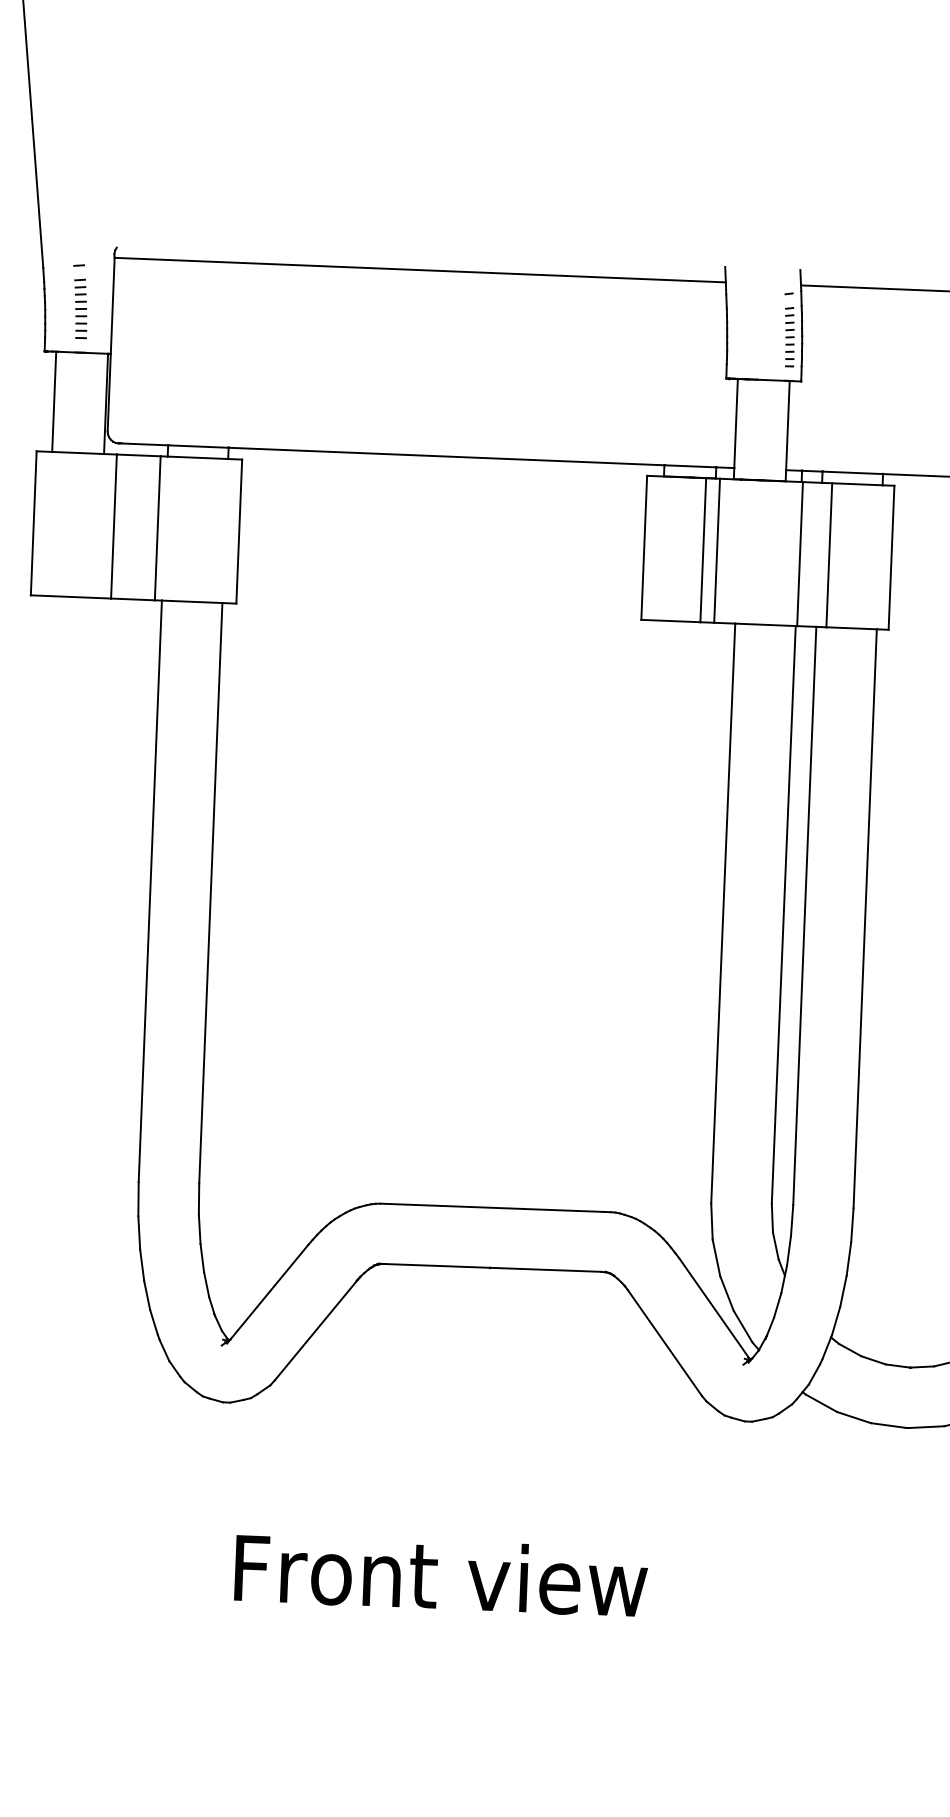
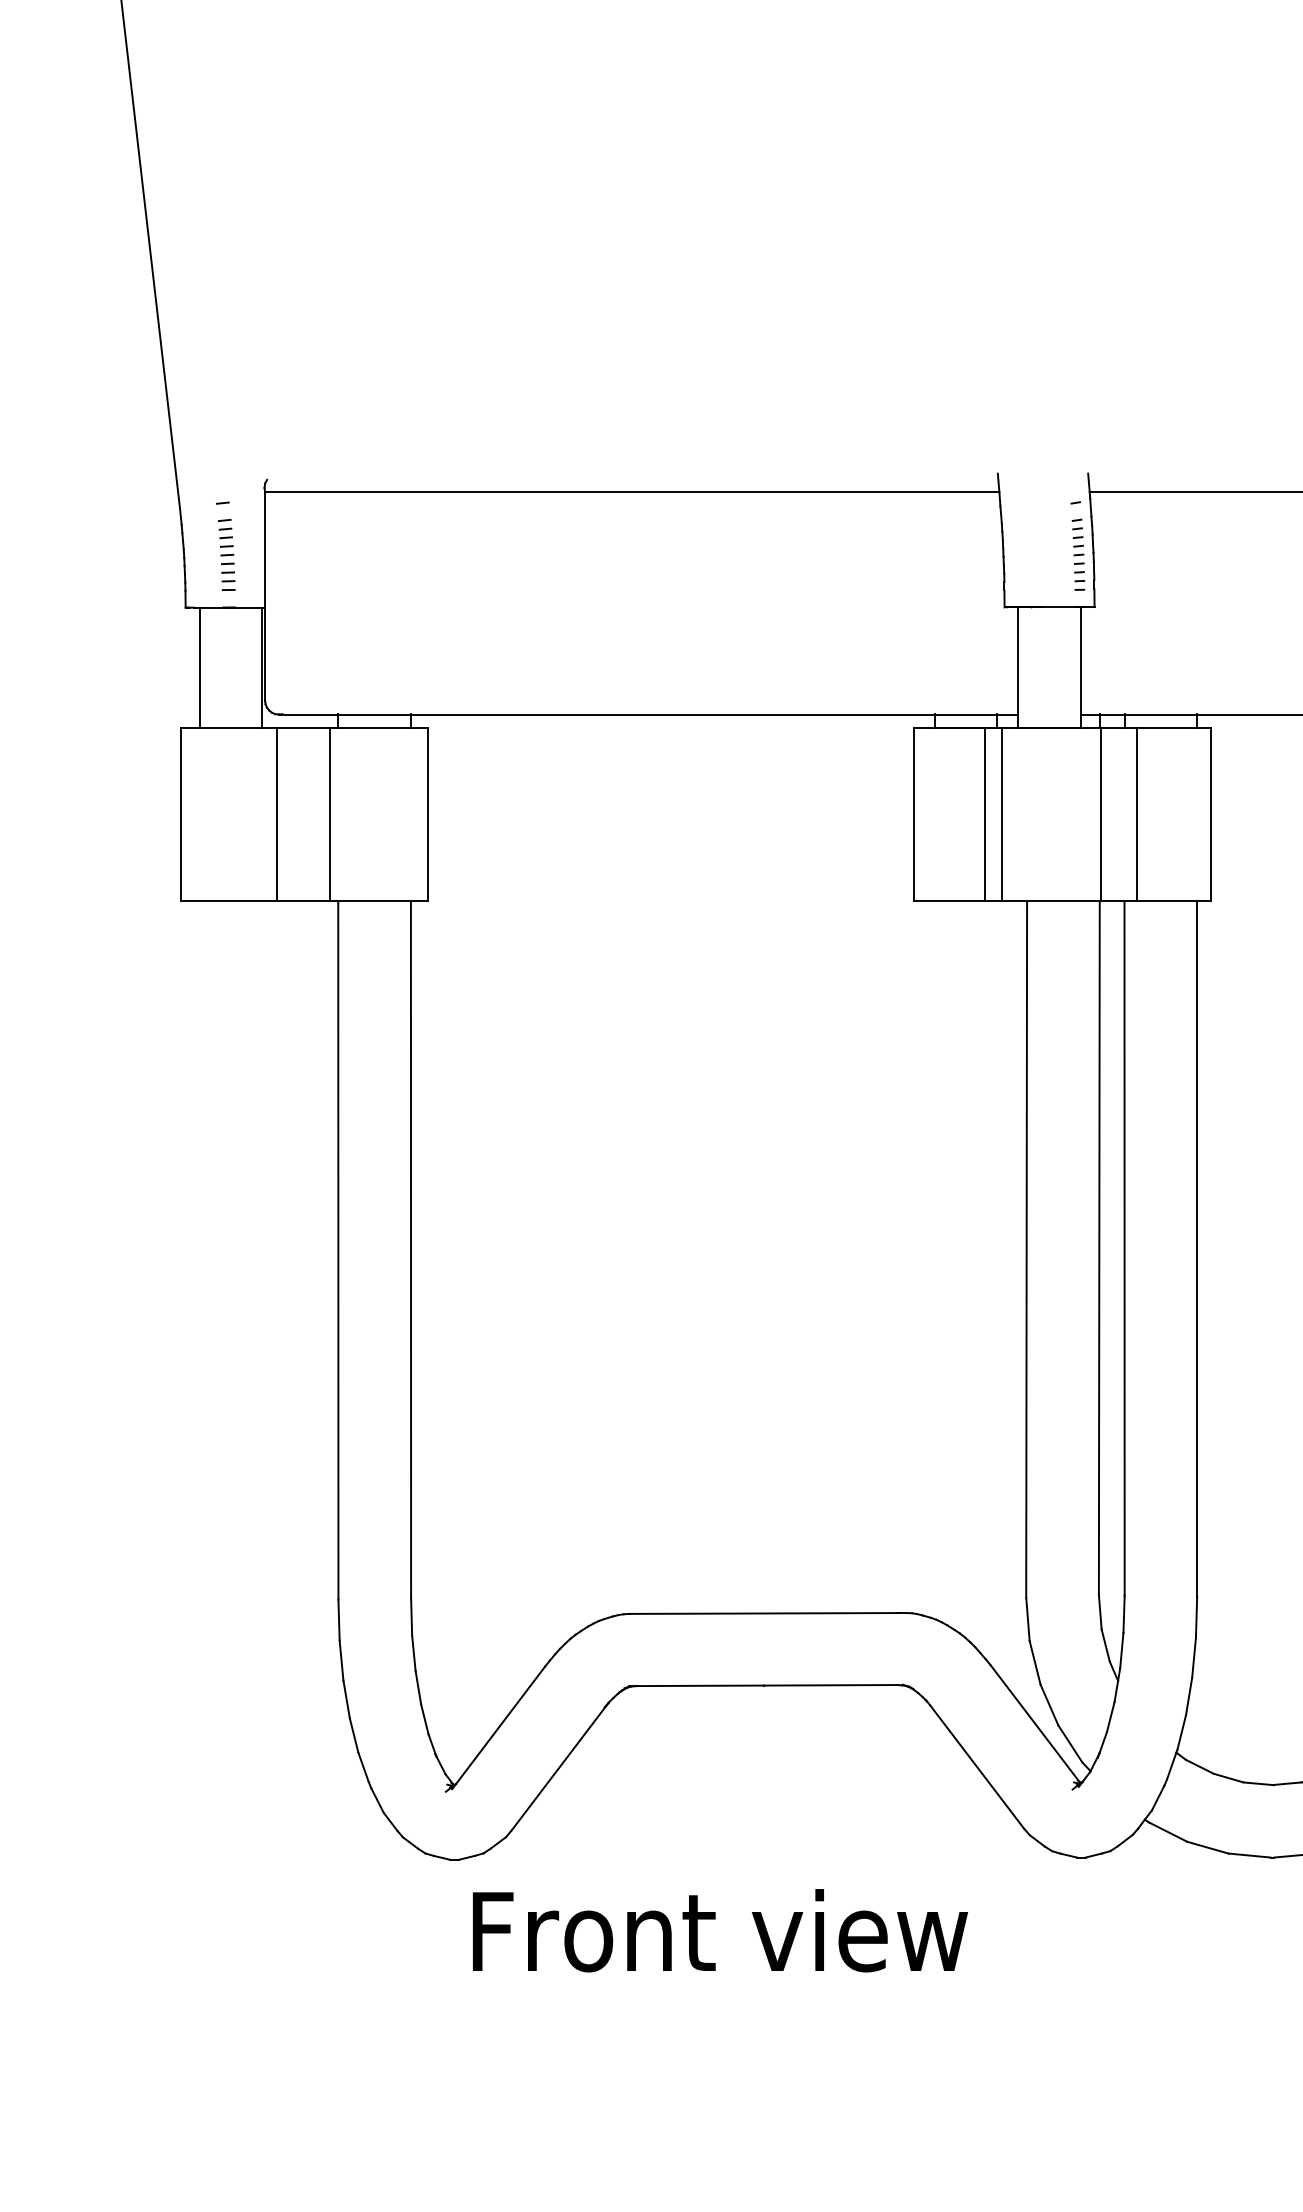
text: (441, 1575) -> (720, 1930), moved

